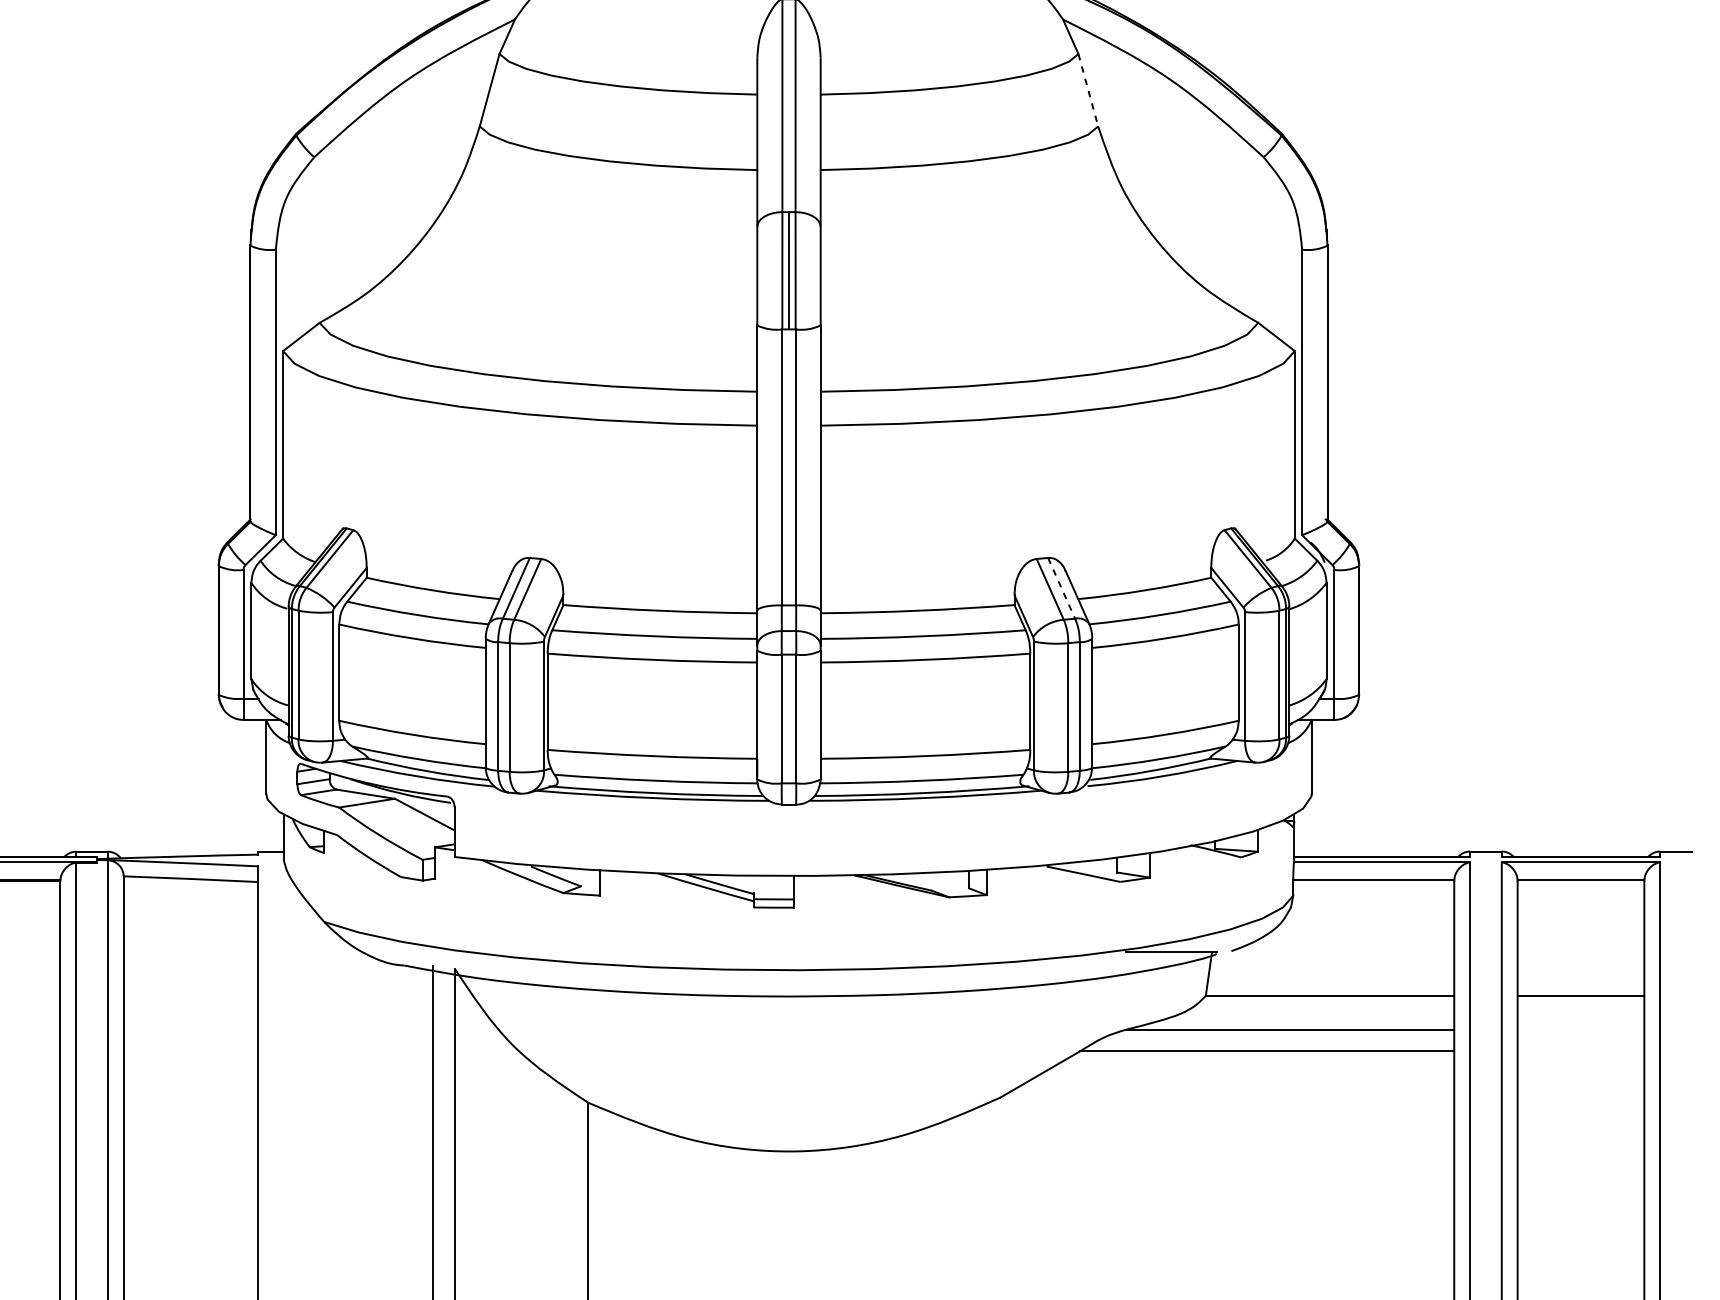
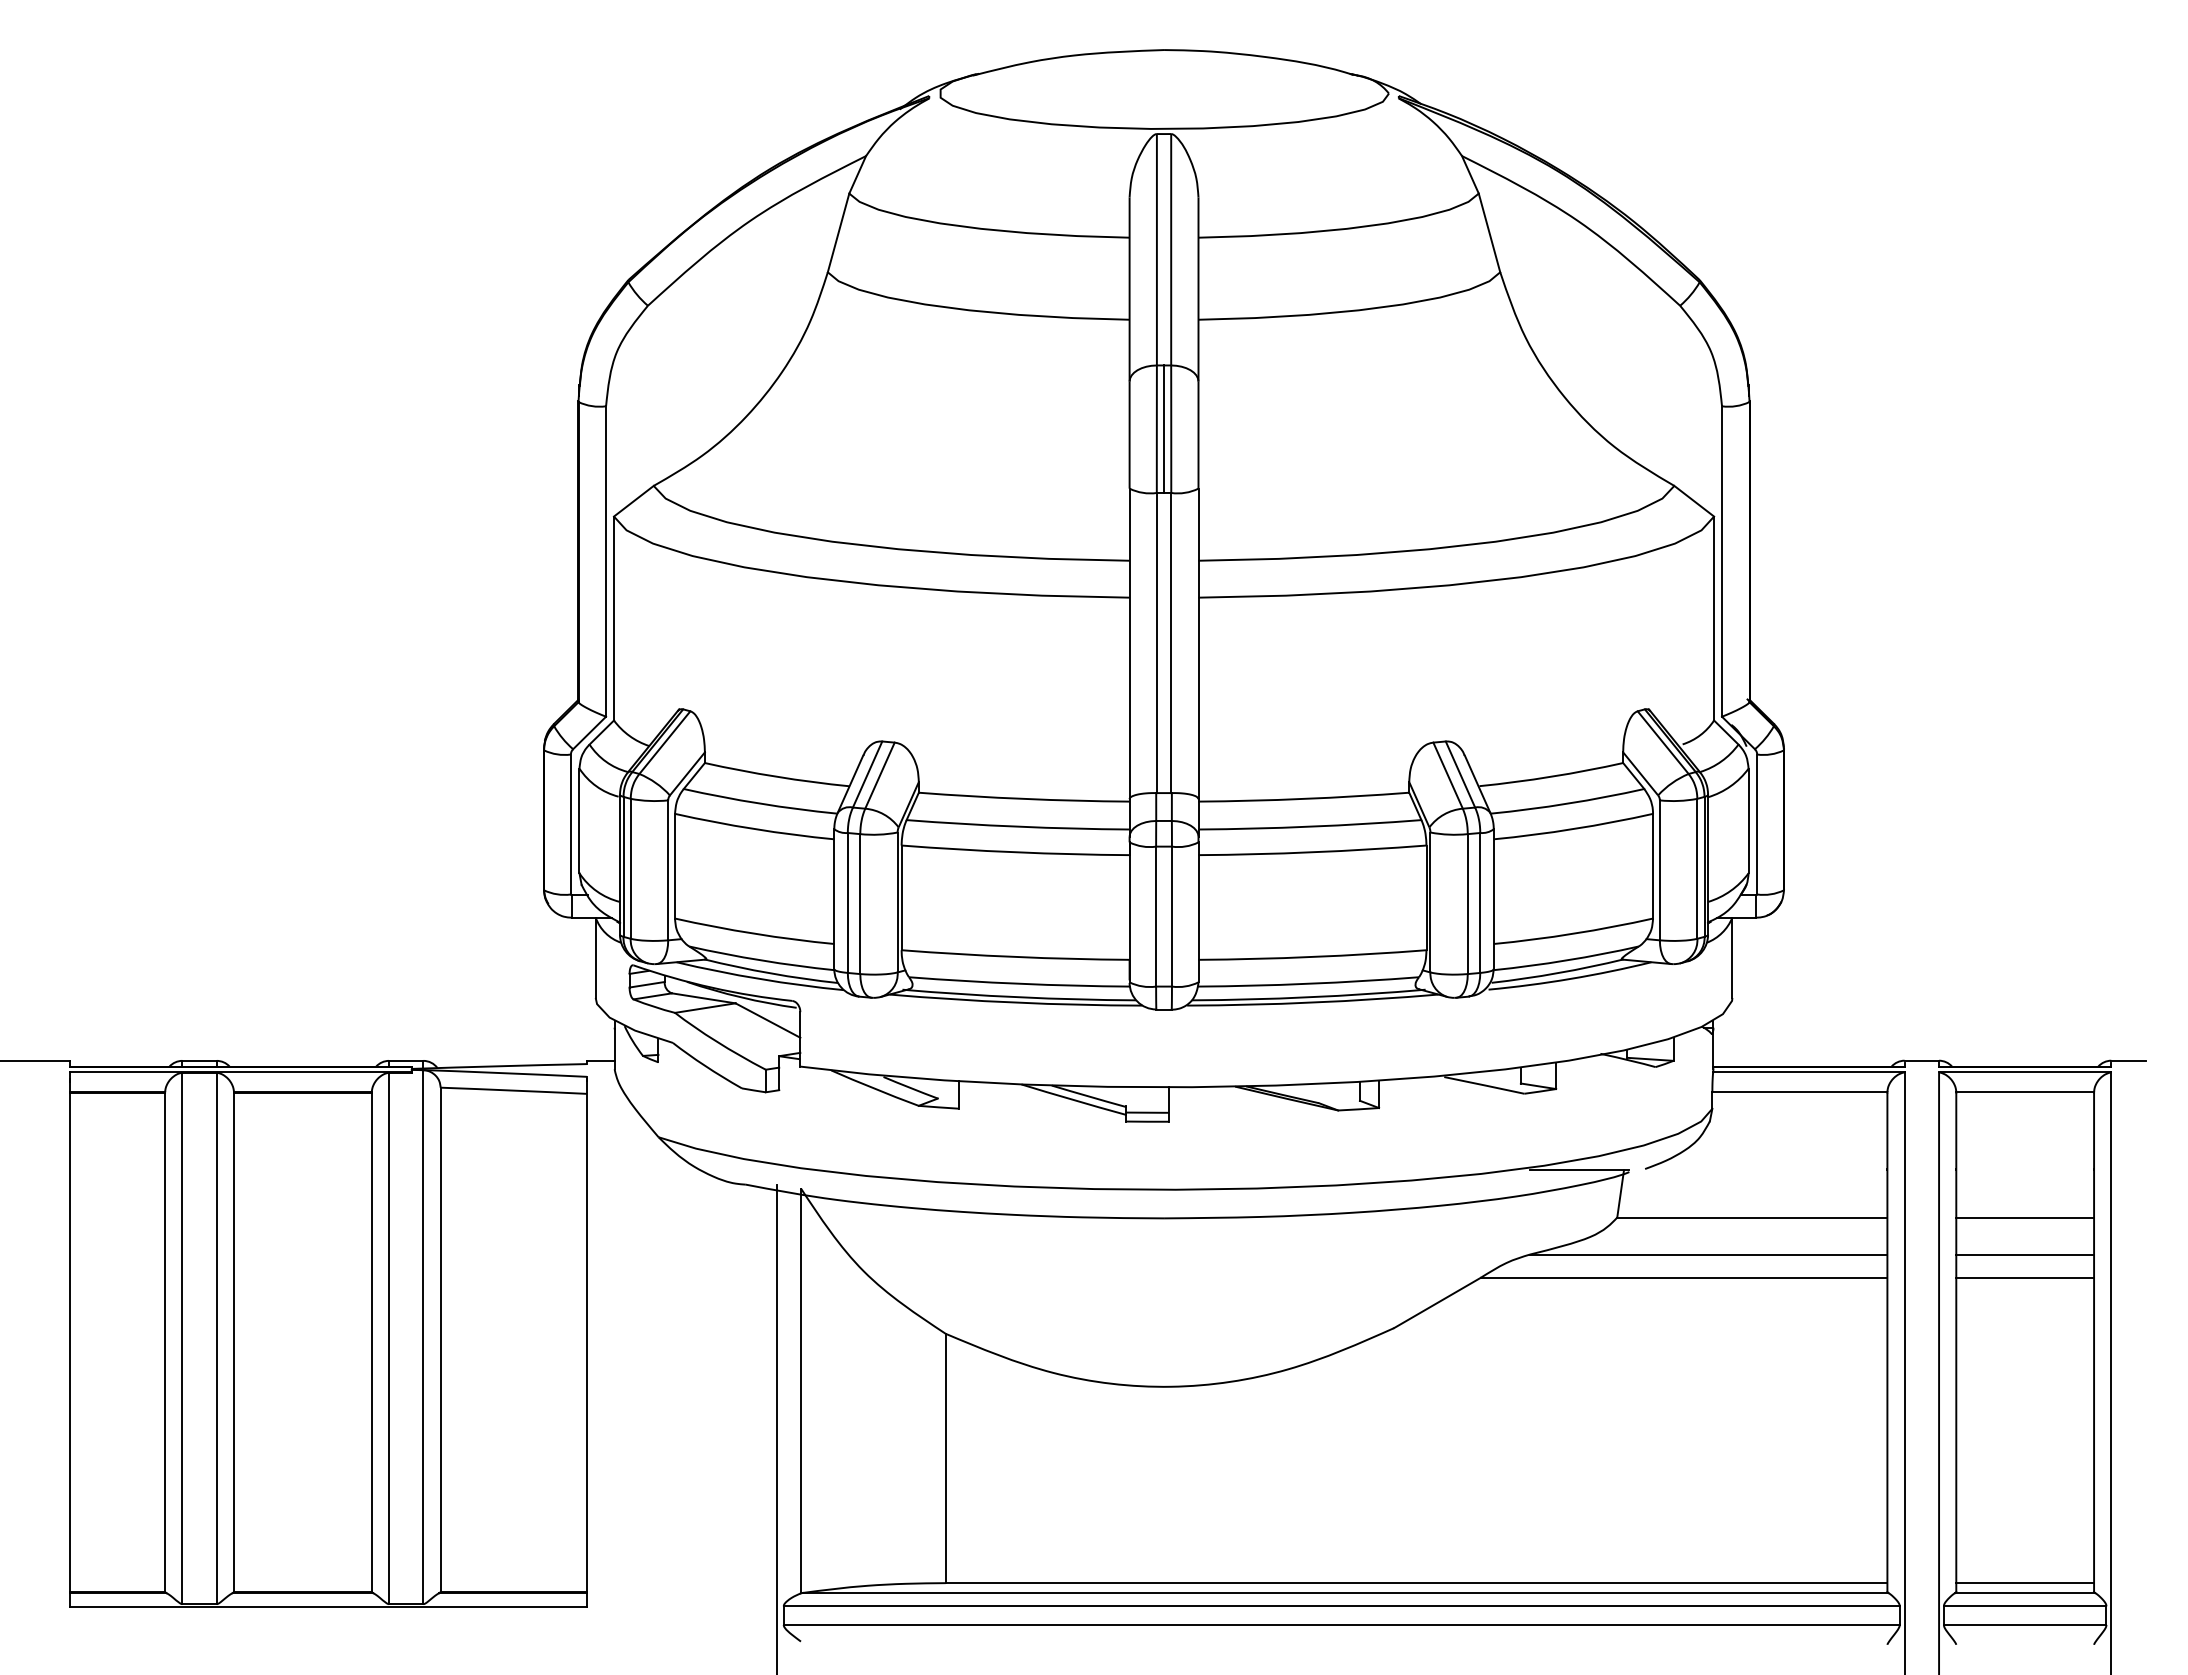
line: (1088, 89) -> (1489, 232), dashed -> solid
line: (1061, 588) -> (1460, 774), dashed -> solid
line: (1581, 1029) -> (2025, 1254), added
line: (1581, 1050) -> (2025, 1277), added

